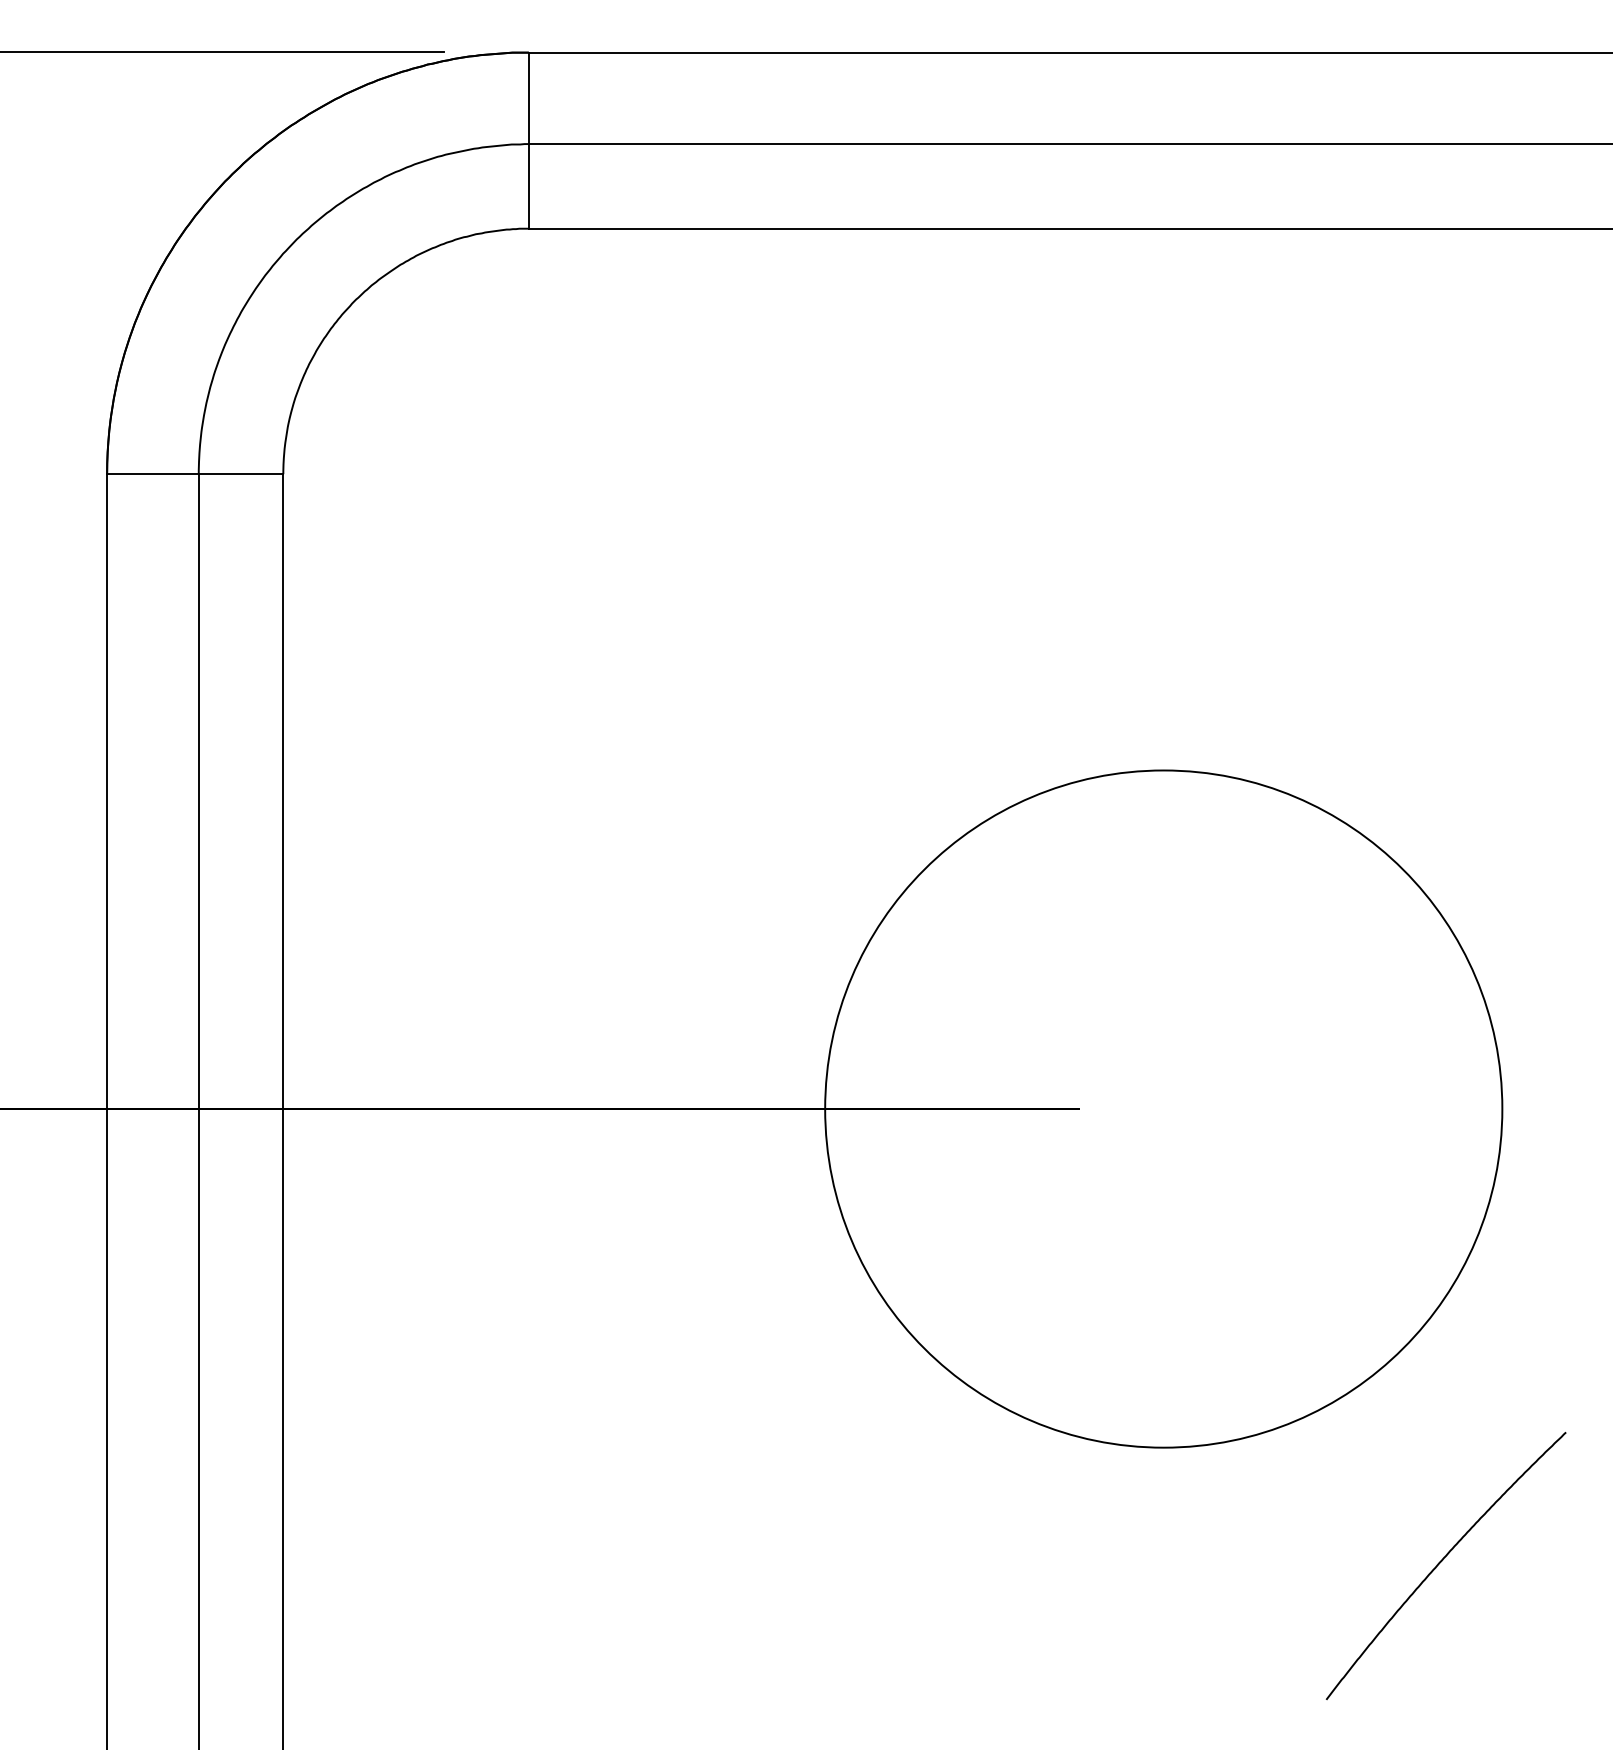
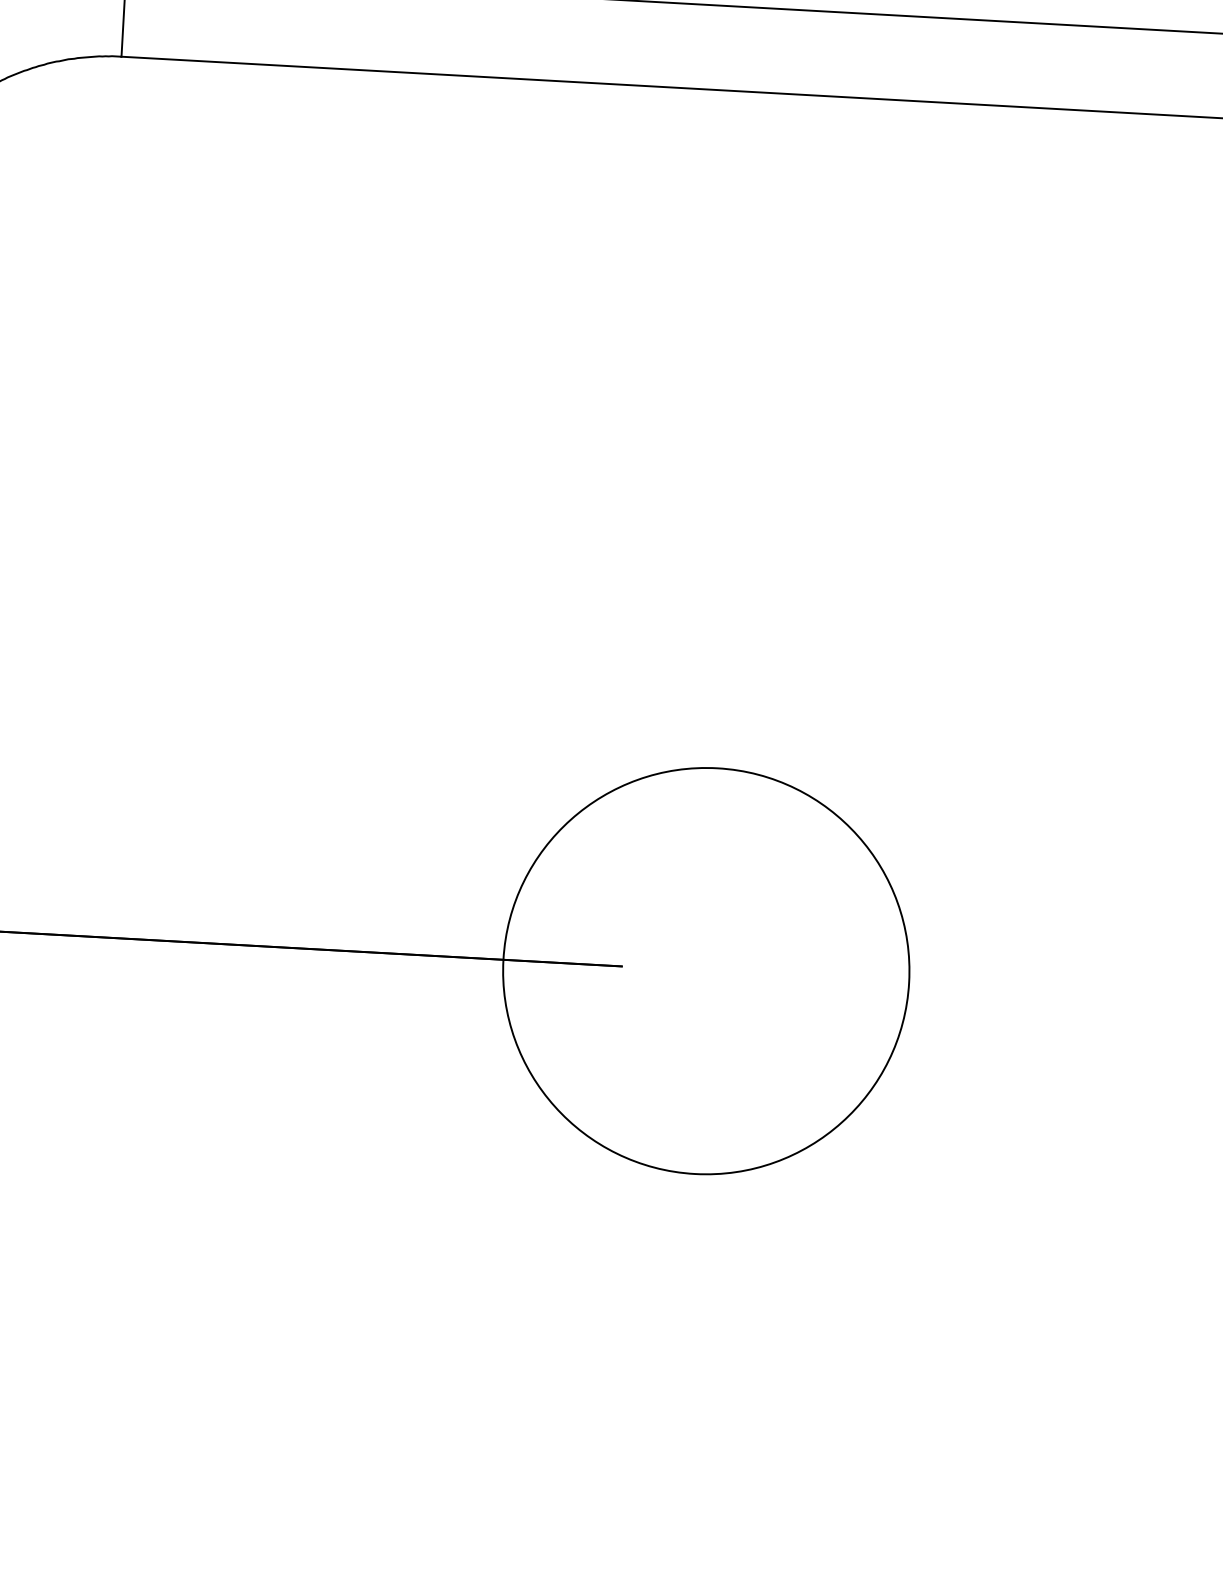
circle: (1163, 1108) -> (706, 970), size x0.6
curve: (1441, 1562) -> (958, 1439), removed

